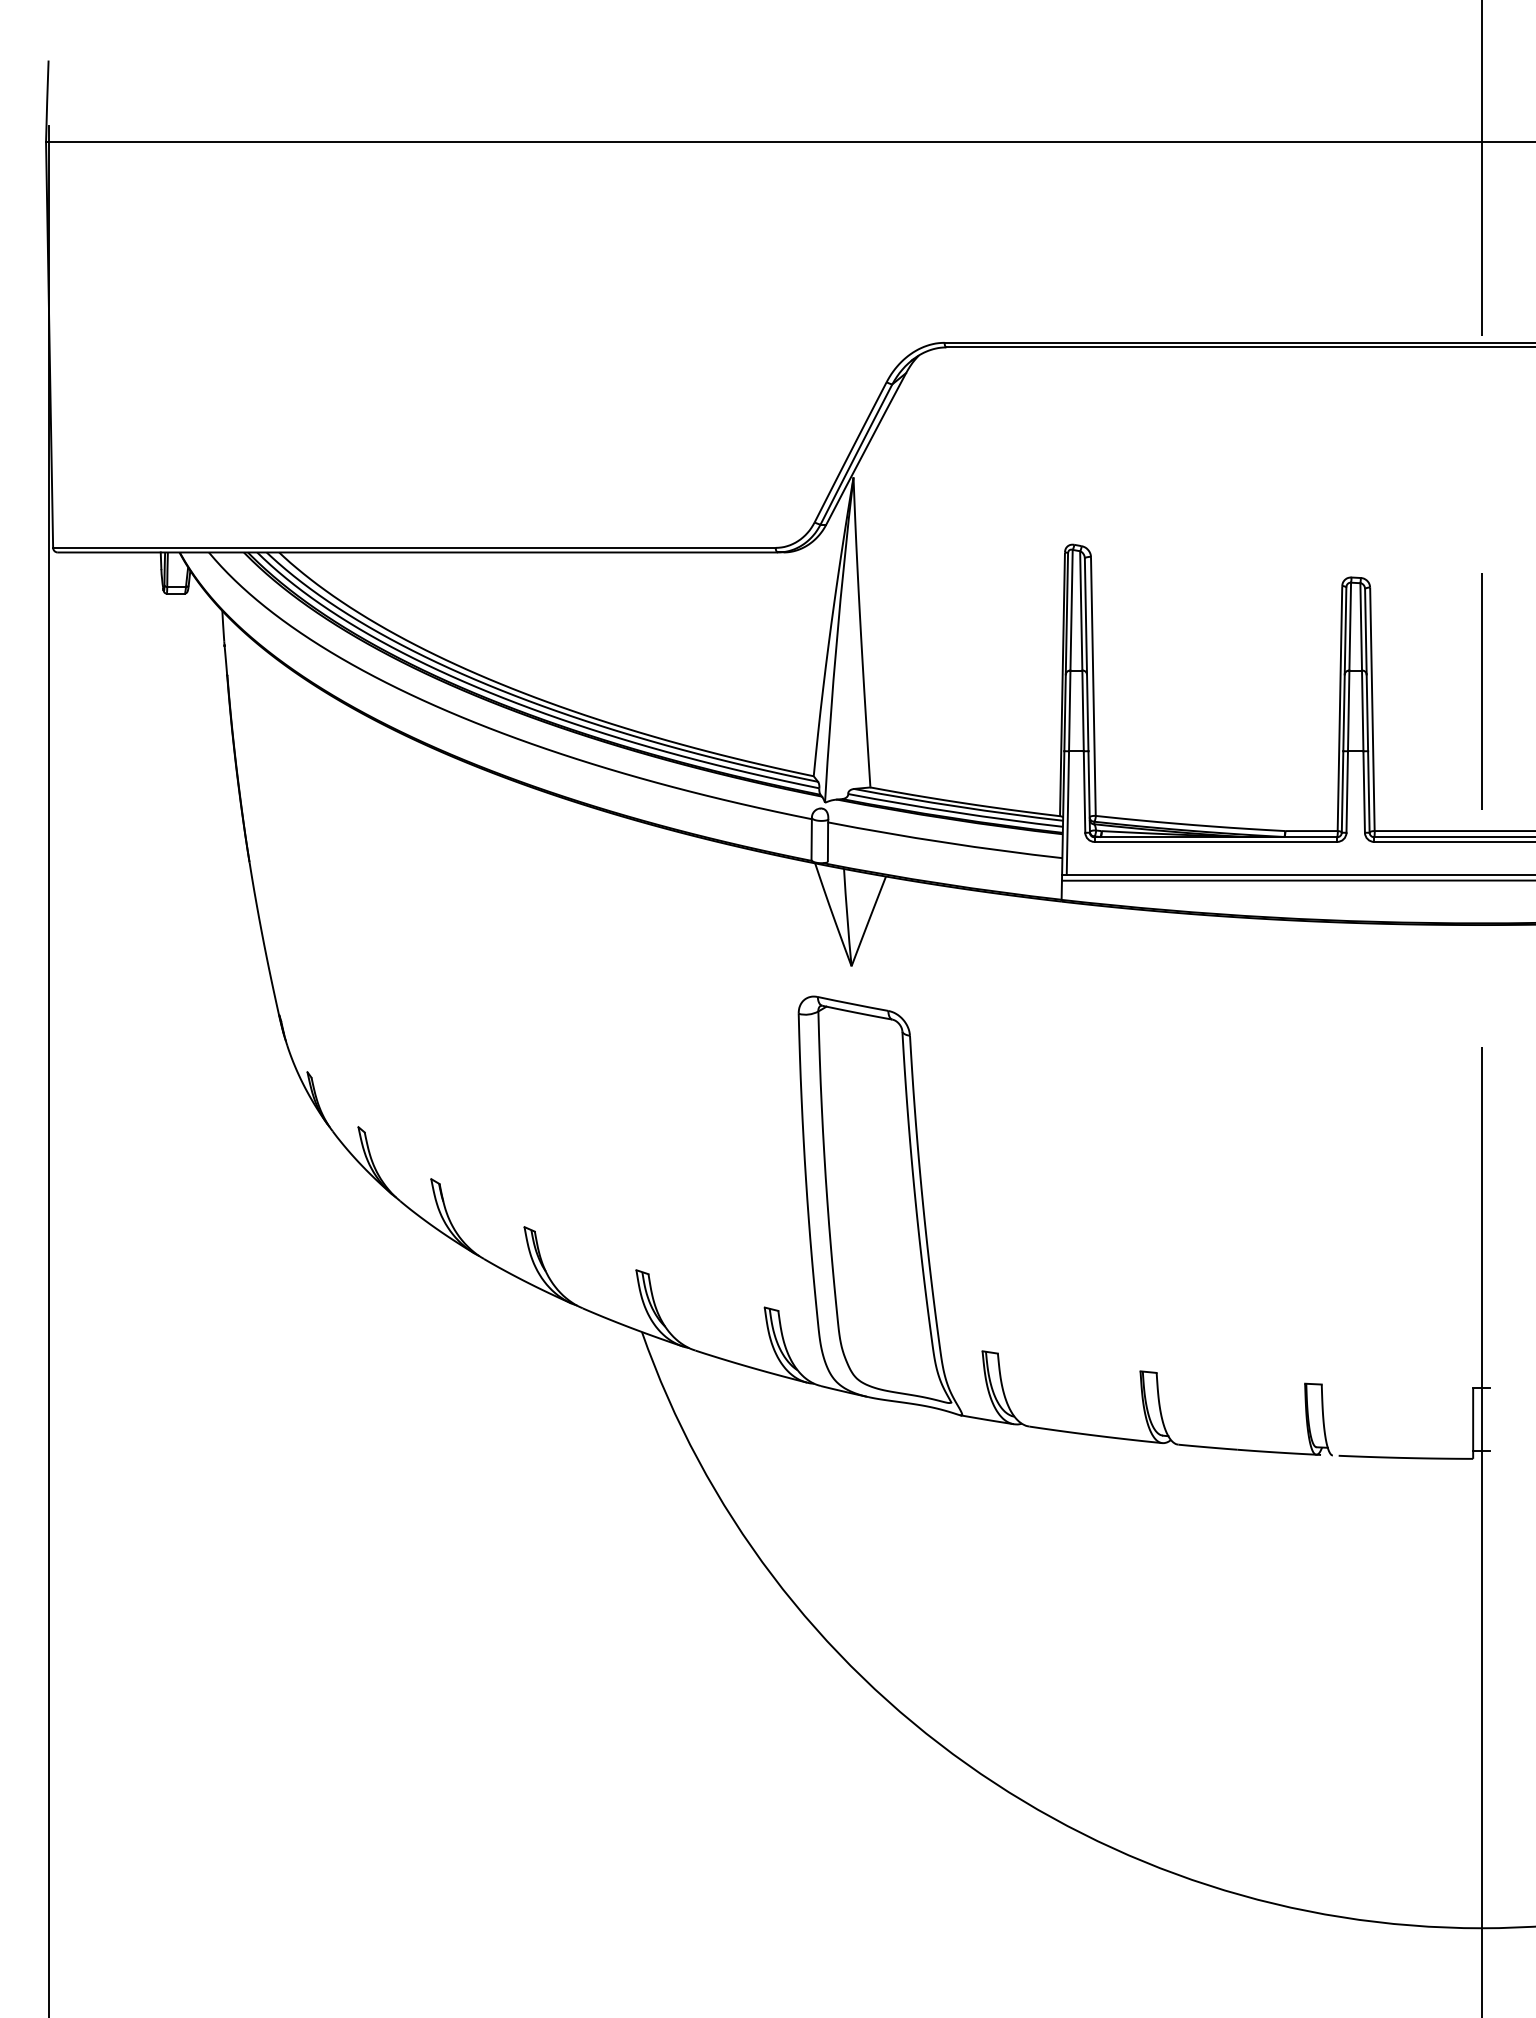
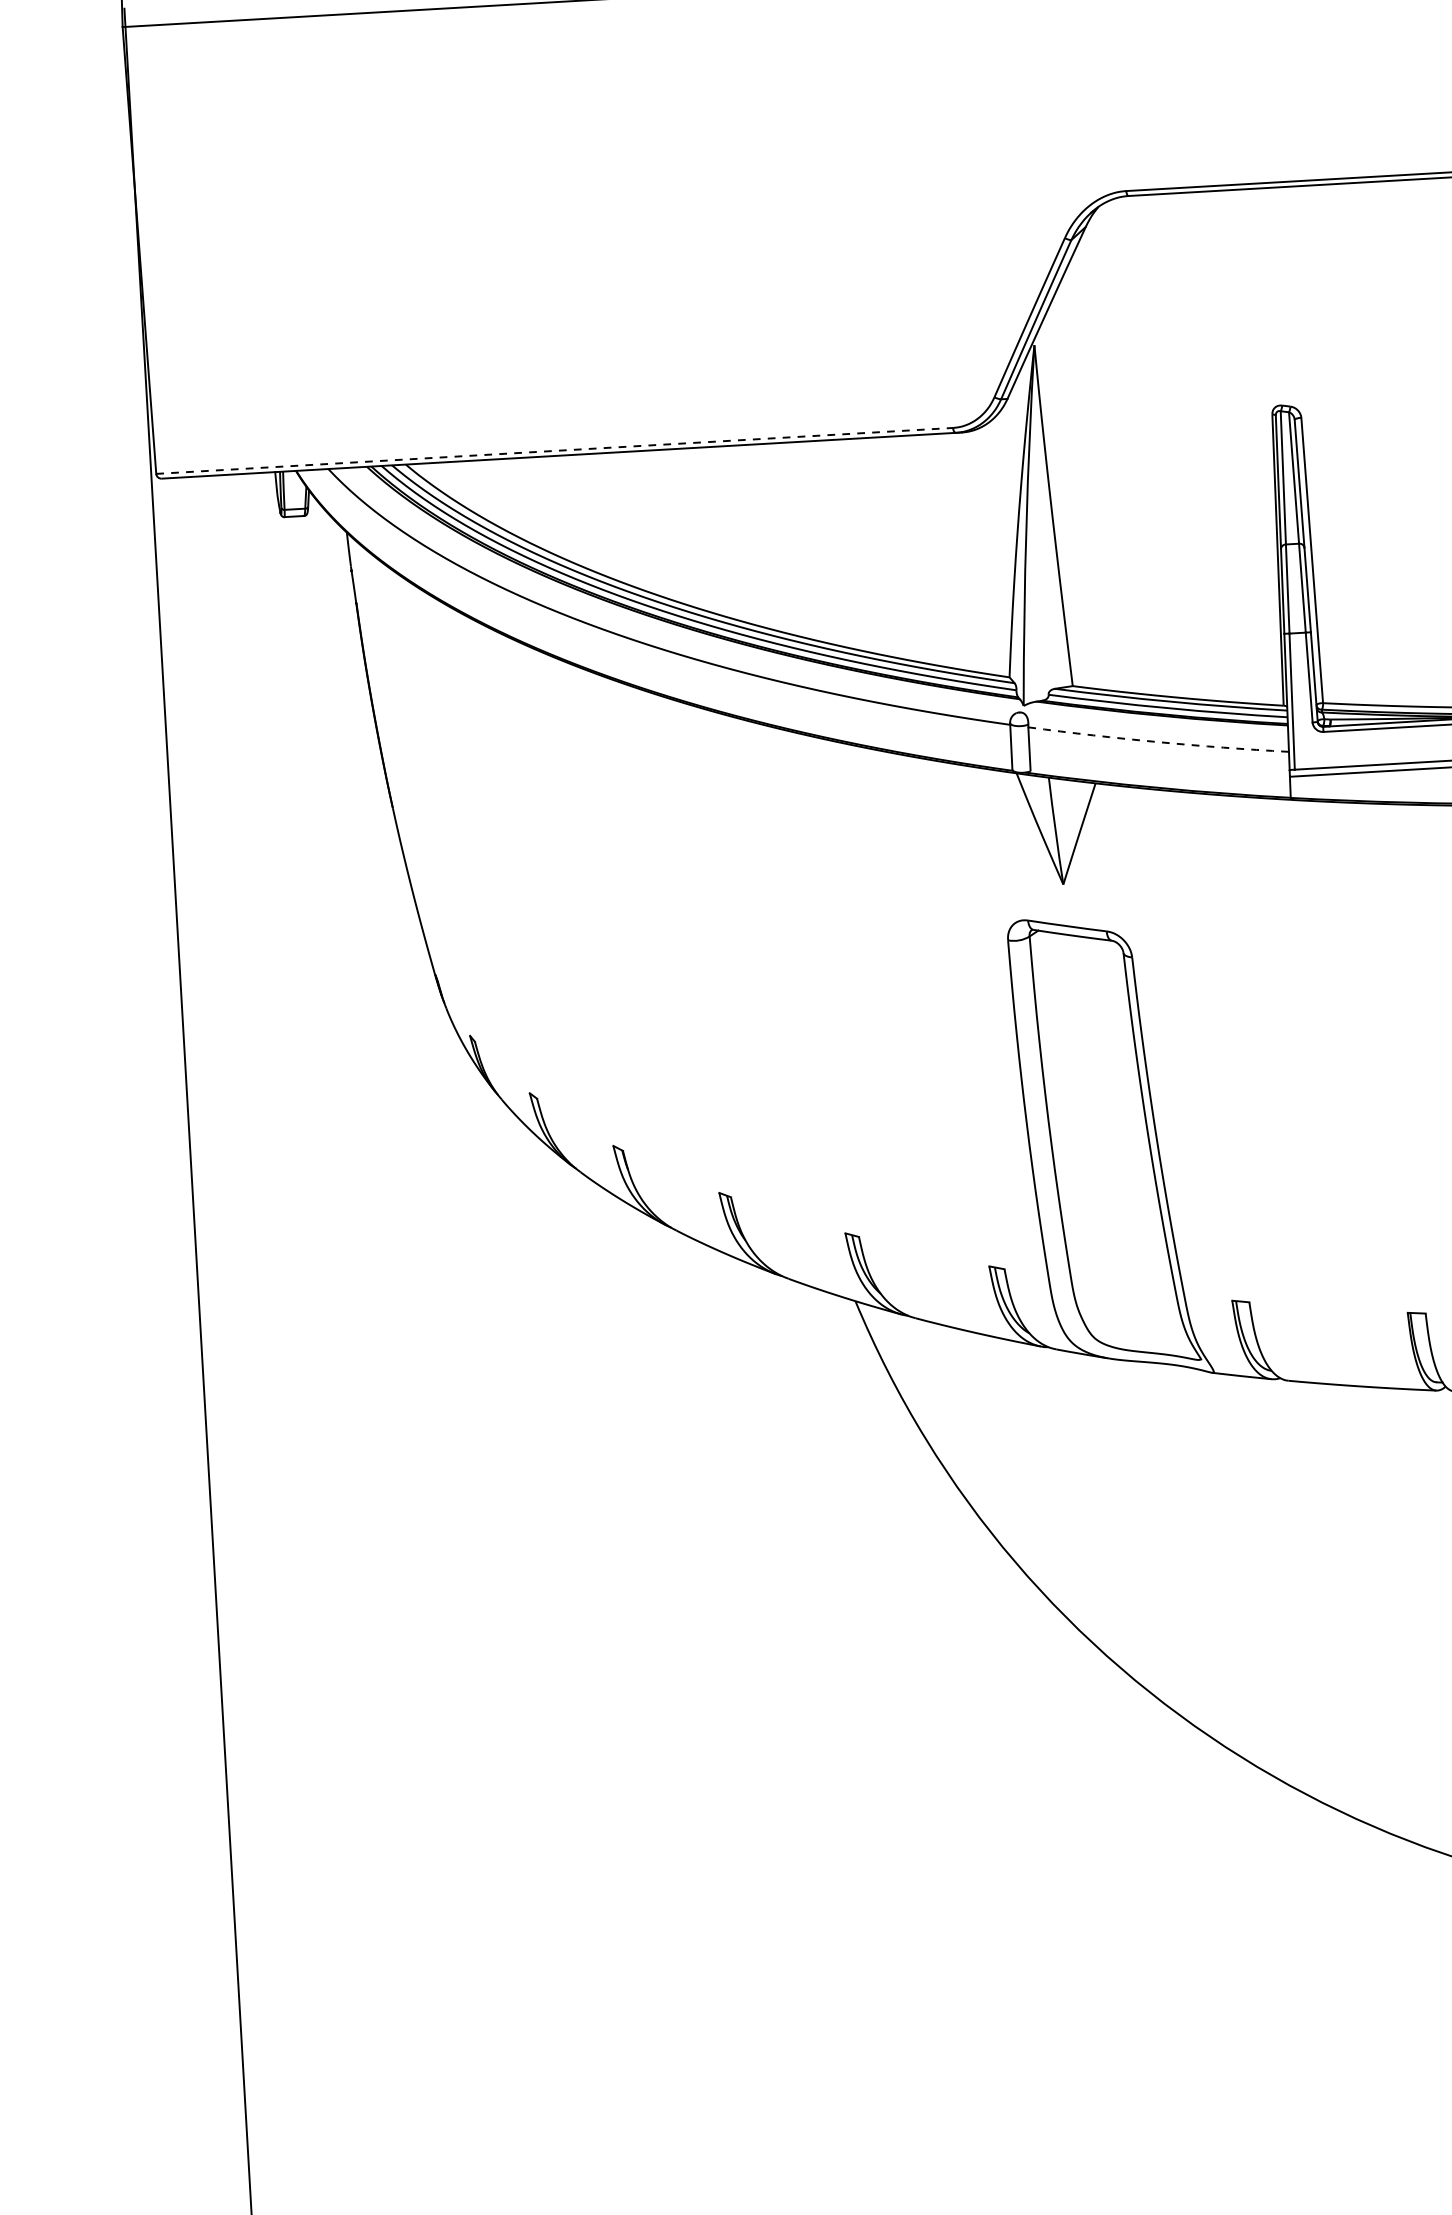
line: (414, 547) -> (554, 450), solid -> dashed
arc: (944, 842) -> (1157, 742), solid -> dashed

